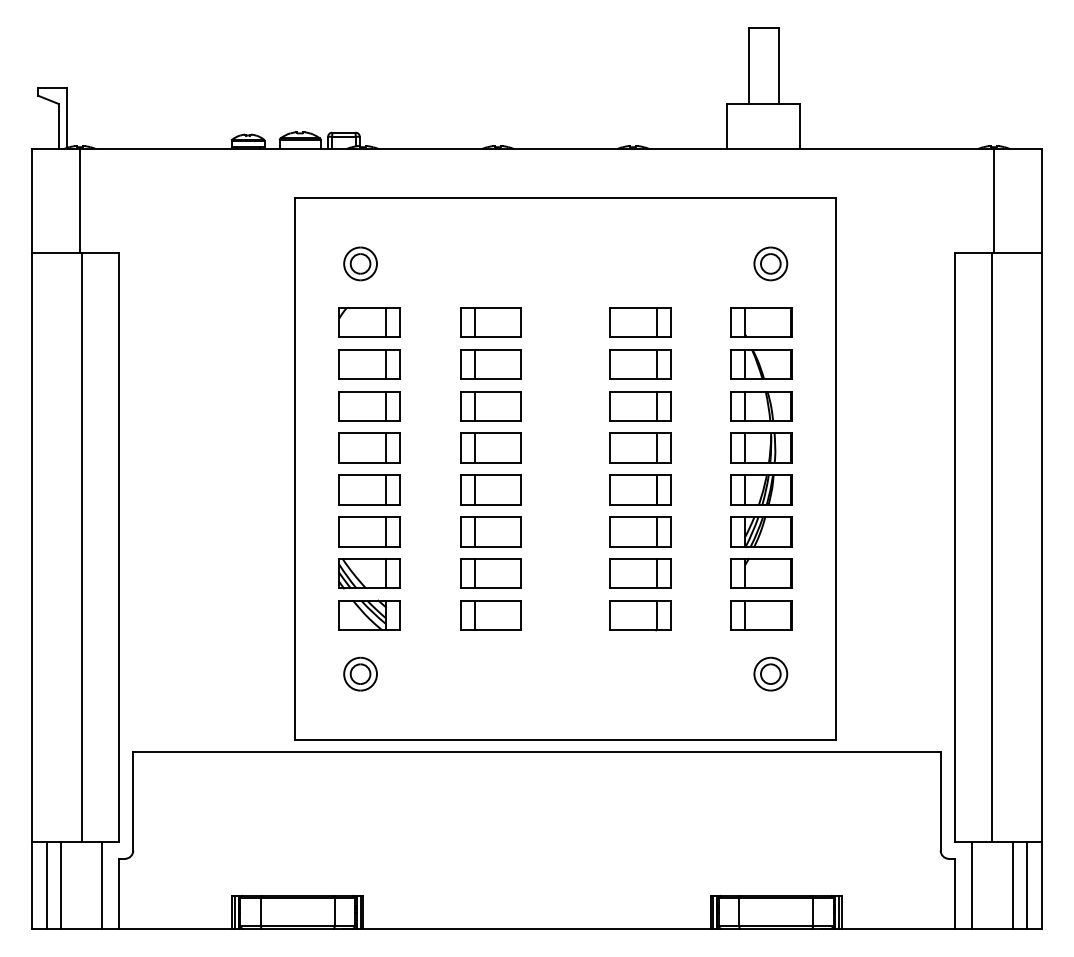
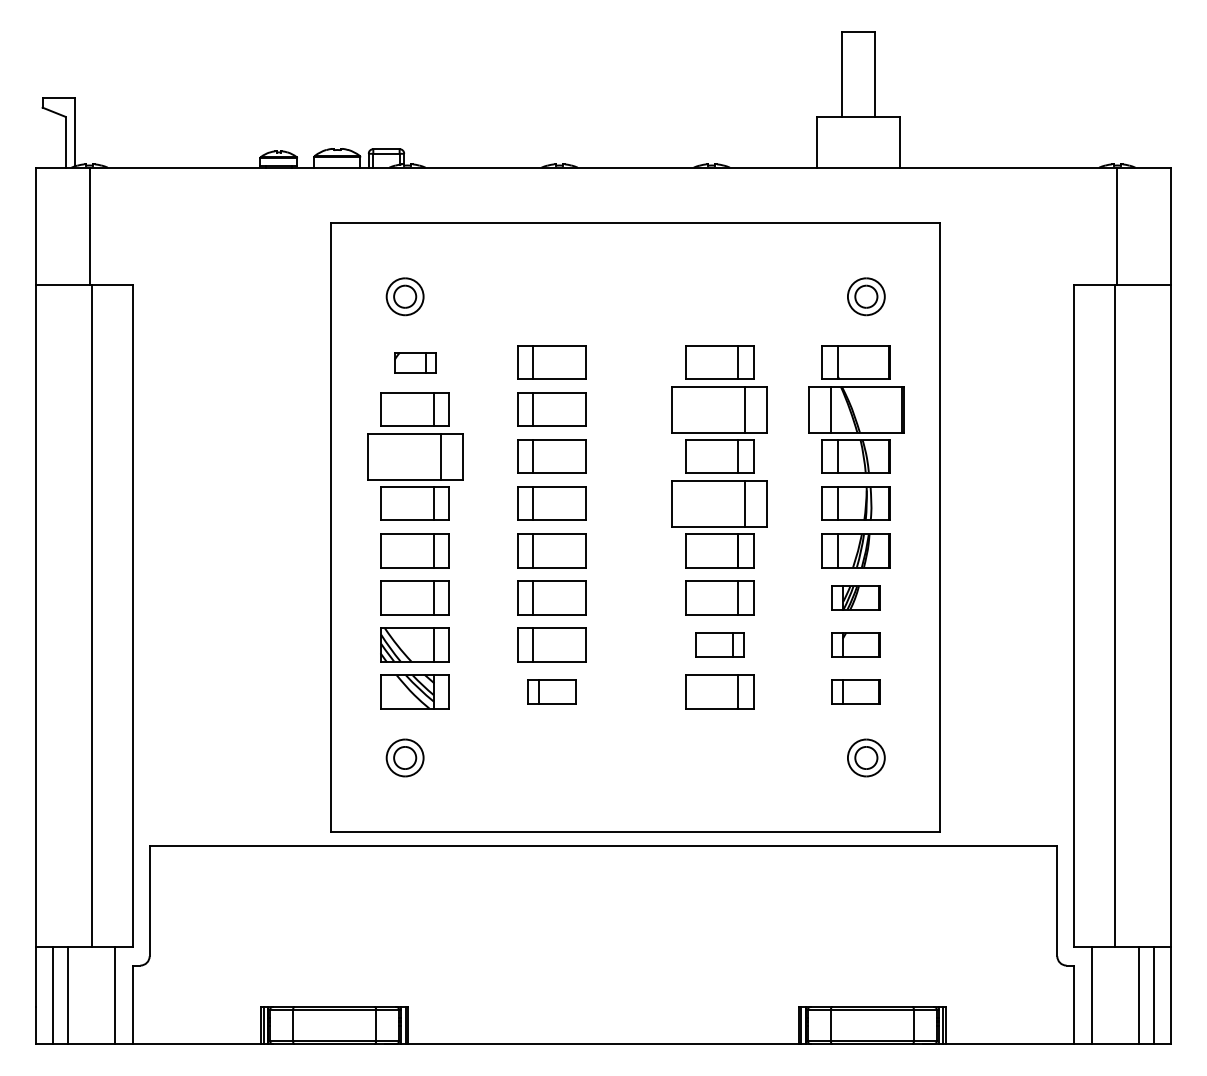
part: (368, 322) -> (414, 362), size x0.6
part: (640, 364) -> (719, 409), size x1.4
part: (761, 364) -> (855, 409), size x1.4
part: (368, 406) -> (414, 456), size x1.4
part: (640, 447) -> (719, 503), size x1.4
part: (761, 531) -> (855, 597), size x0.7
part: (640, 573) -> (719, 644), size x0.7
part: (761, 573) -> (855, 644), size x0.7
part: (490, 615) -> (551, 691), size x0.7
part: (761, 615) -> (855, 691), size x0.7

